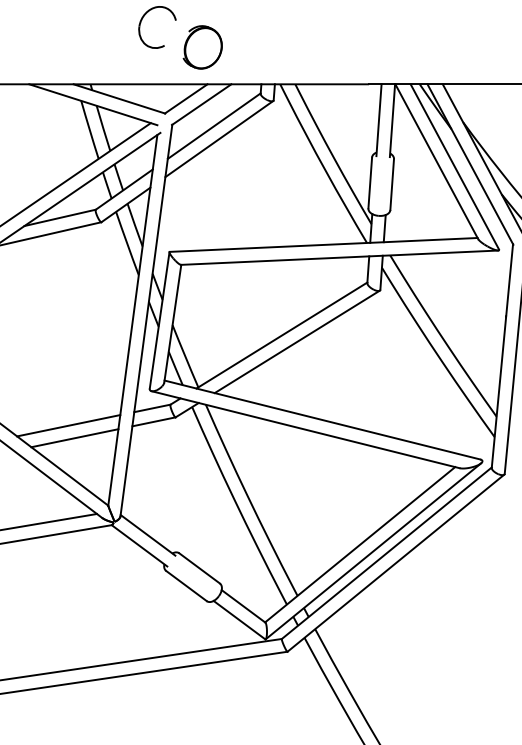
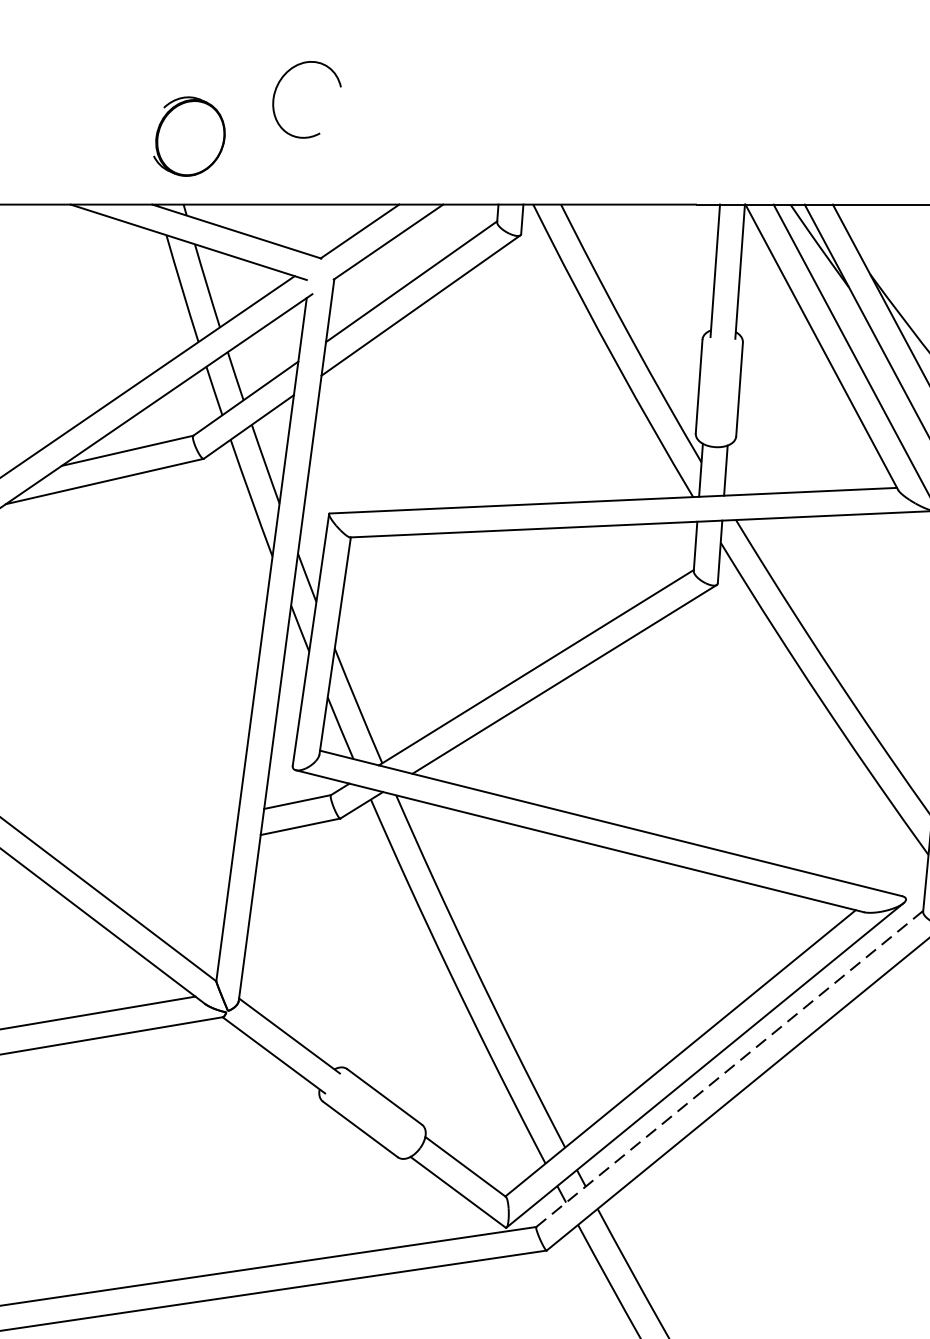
part: (202, 47) -> (189, 136), moved
line: (68, 425) -> (142, 833), removed
line: (74, 438) -> (153, 857), removed
line: (386, 553) -> (729, 1069), solid -> dashed

